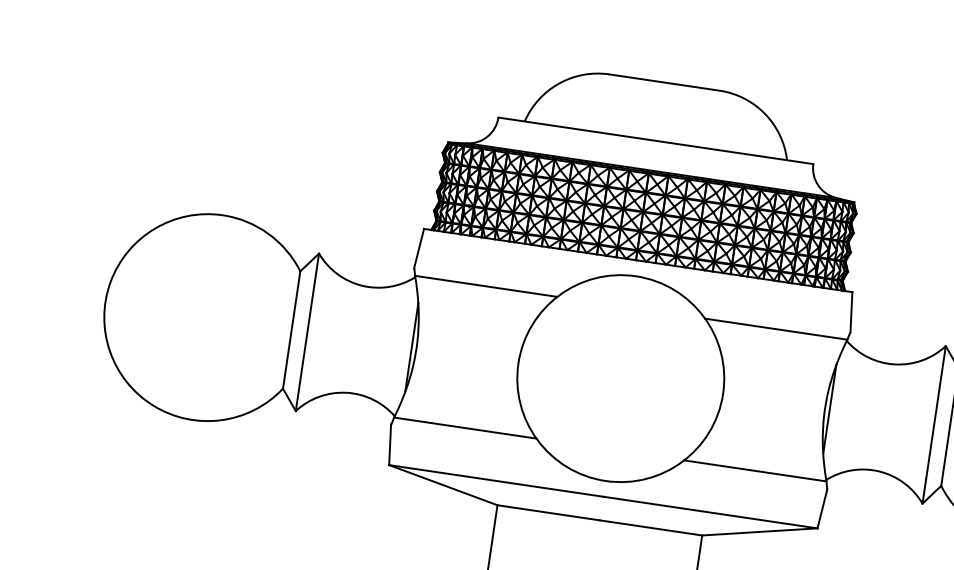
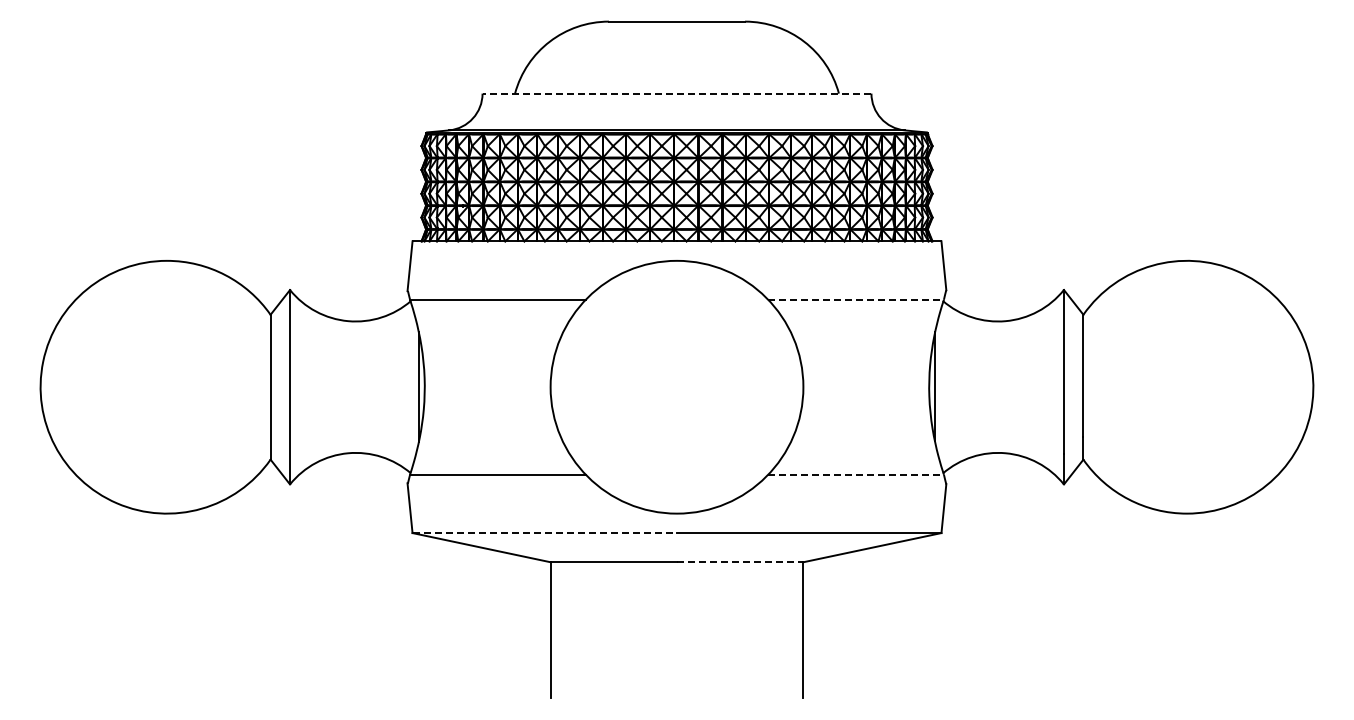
line: (655, 140) -> (676, 93), solid -> dashed
line: (776, 329) -> (856, 299), solid -> dashed
line: (755, 470) -> (856, 474), solid -> dashed
line: (496, 481) -> (545, 533), solid -> dashed
line: (651, 528) -> (740, 562), solid -> dashed

